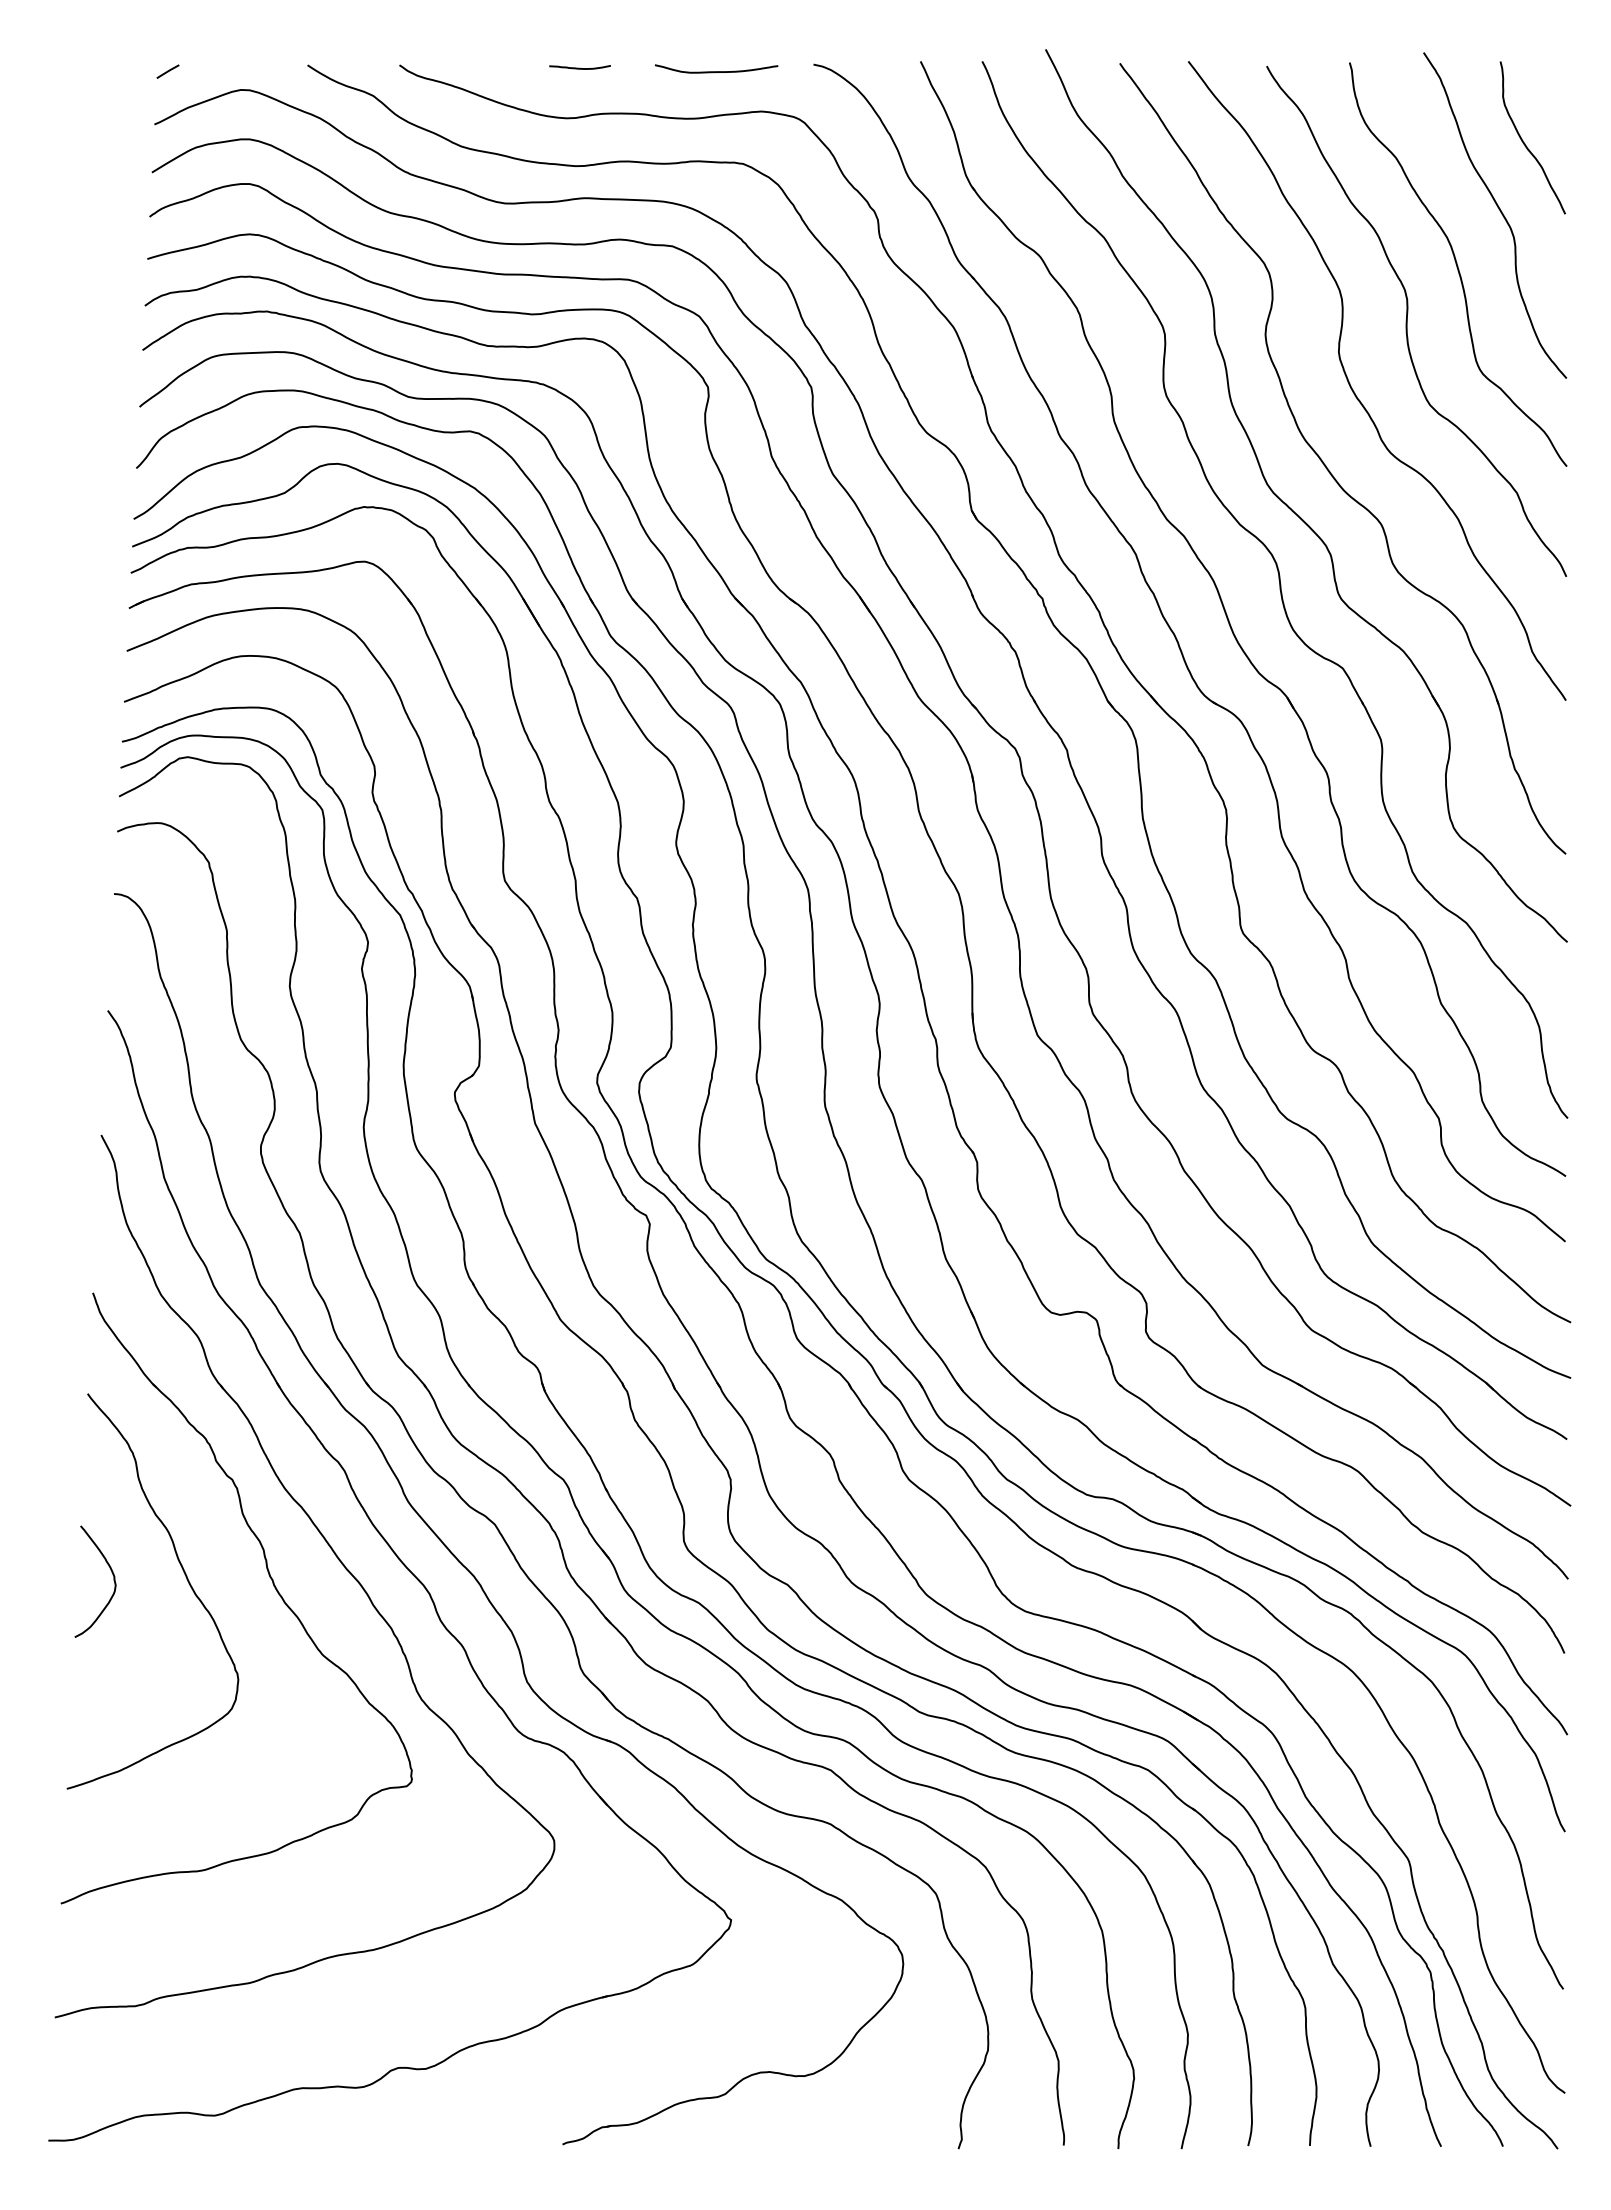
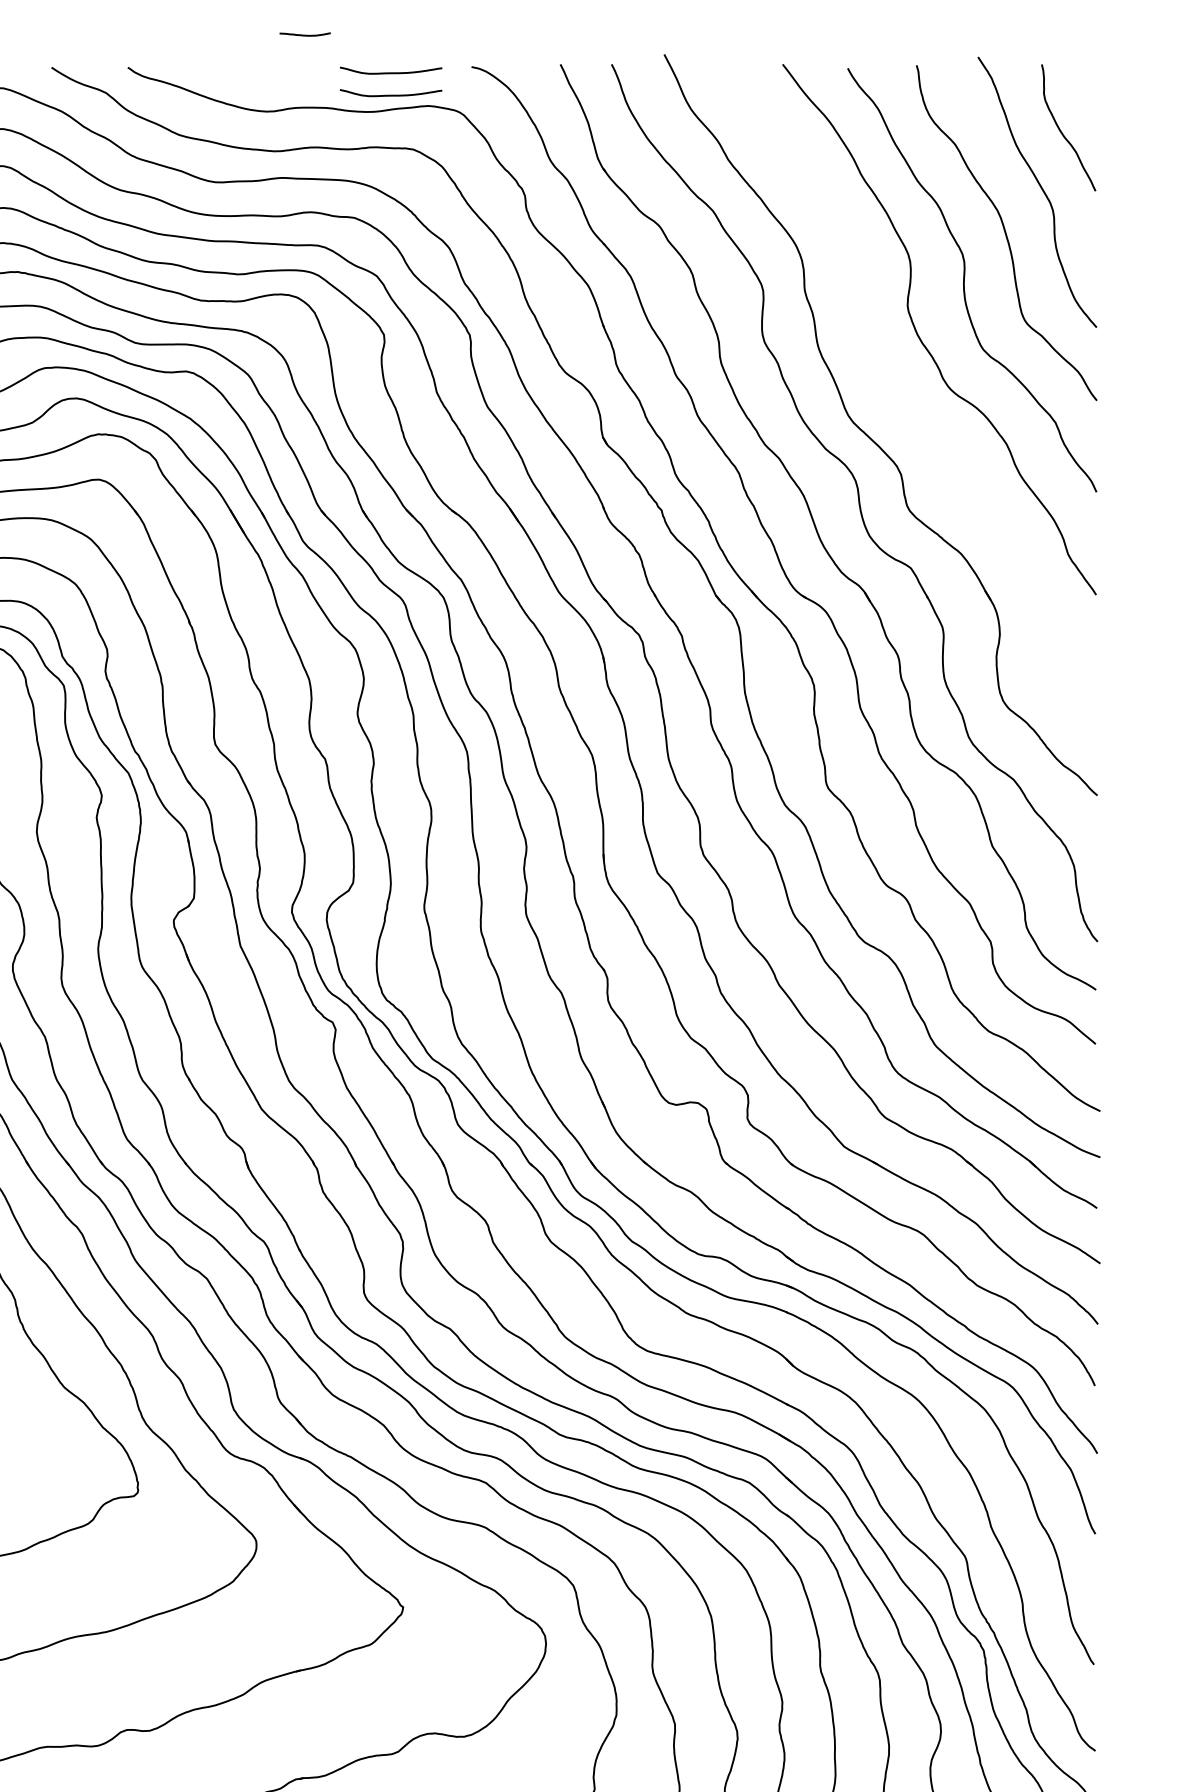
curve: (579, 67) -> (304, 34), moved
curve: (716, 98) -> (391, 95), added
part: (1328, 468) -> (899, 402), removed

